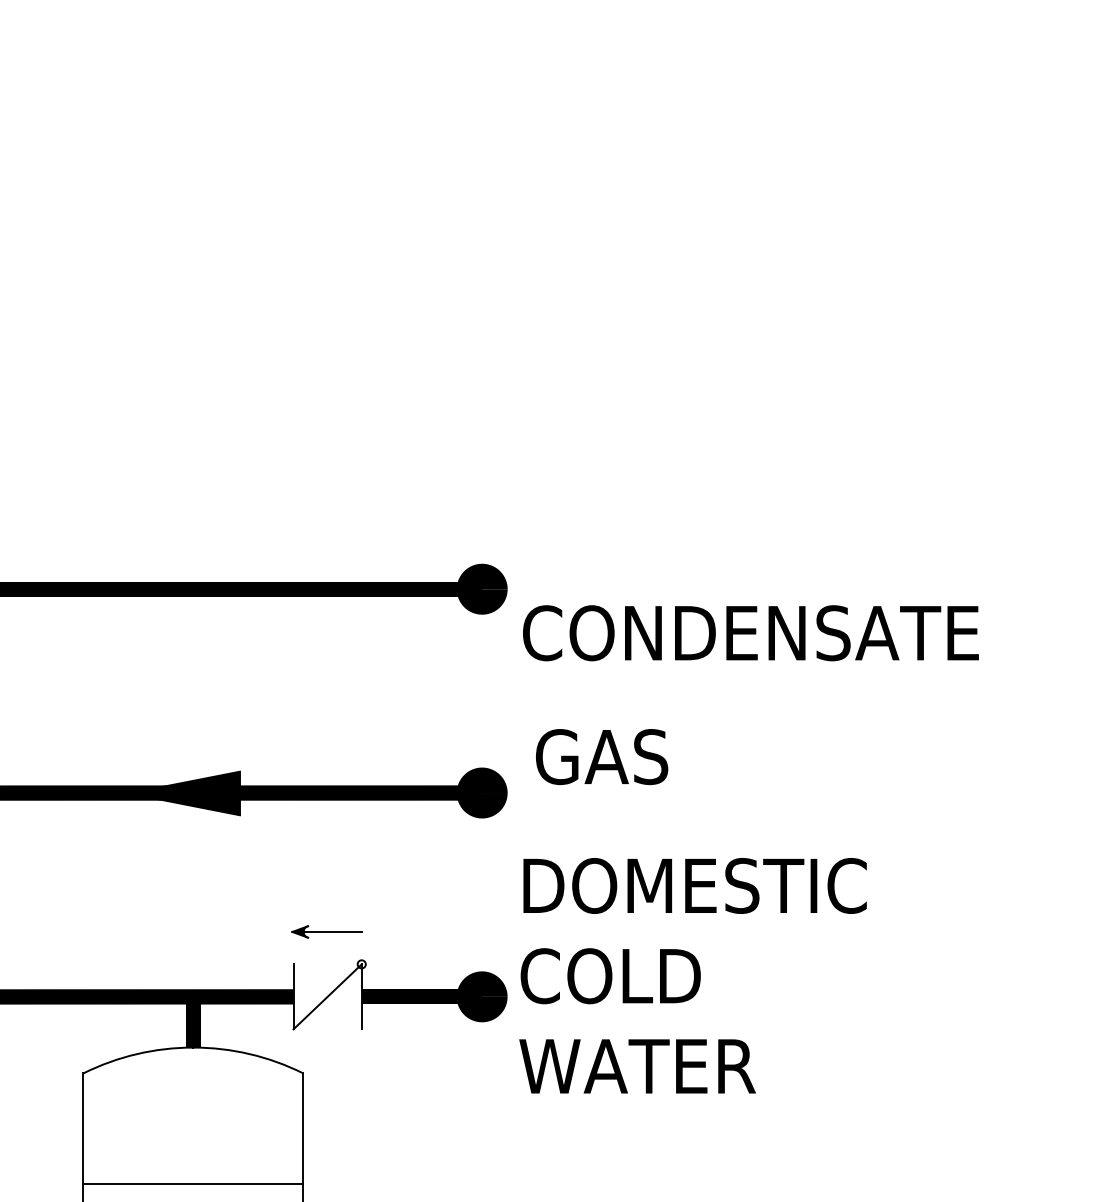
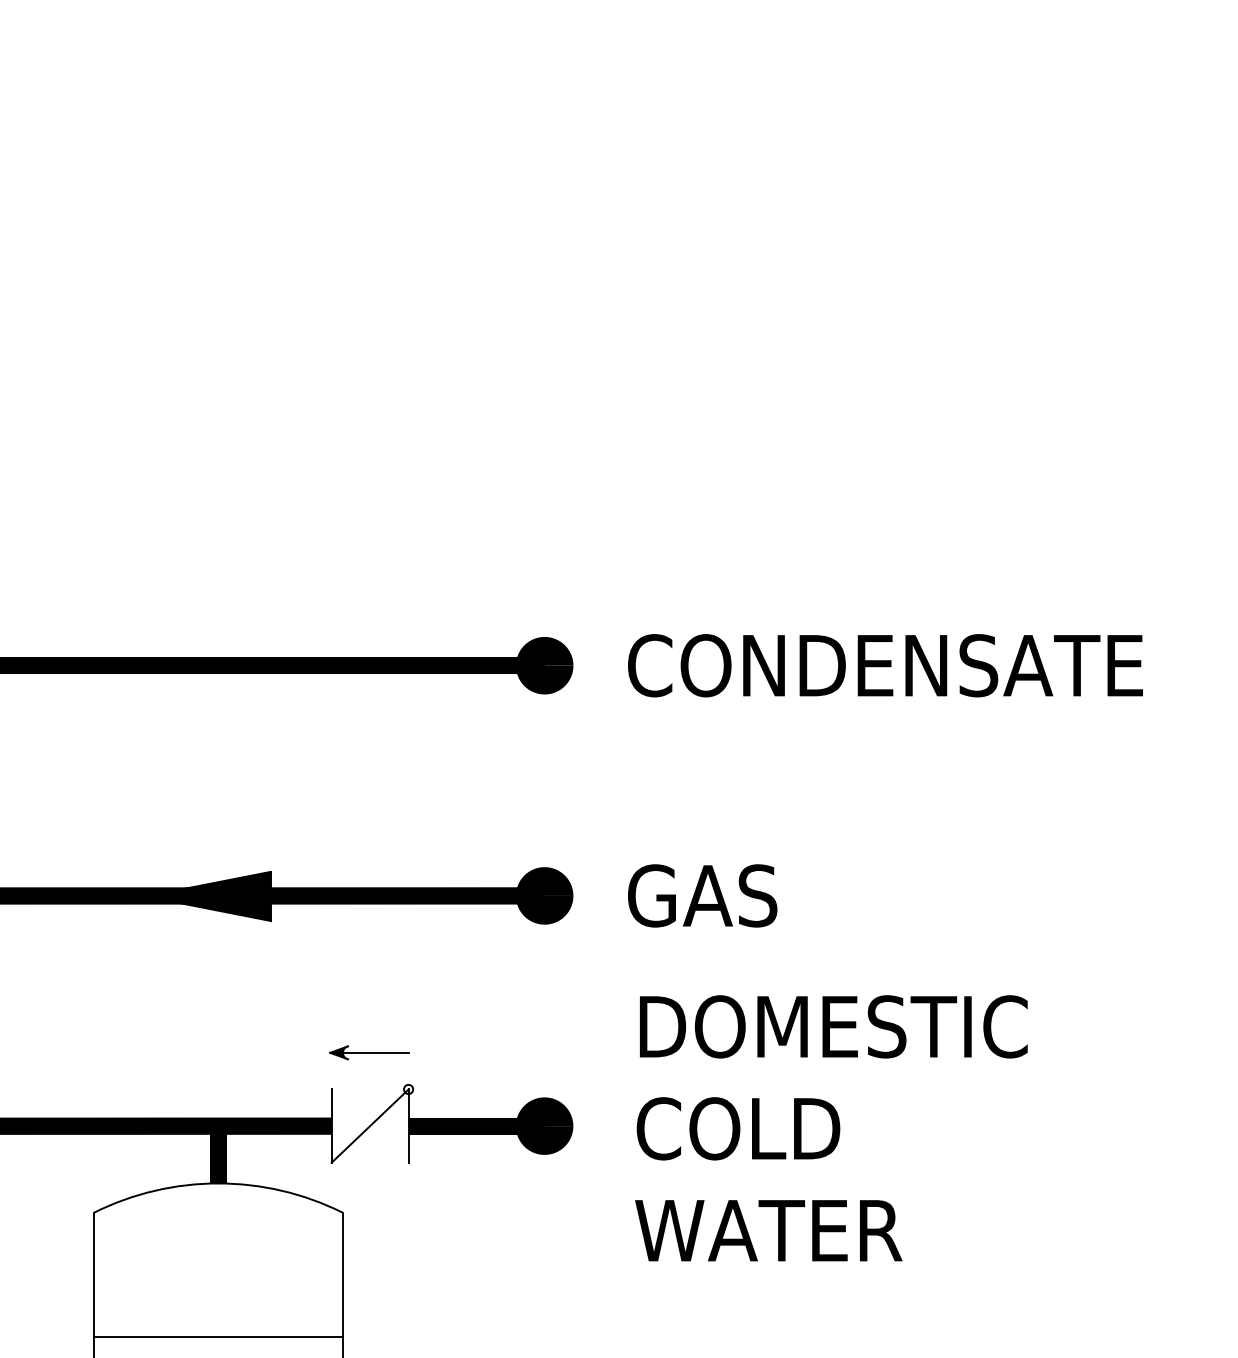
text: (750, 633) -> (885, 666), moved
text: (602, 757) -> (703, 896), moved
text: (692, 975) -> (830, 1128), moved

